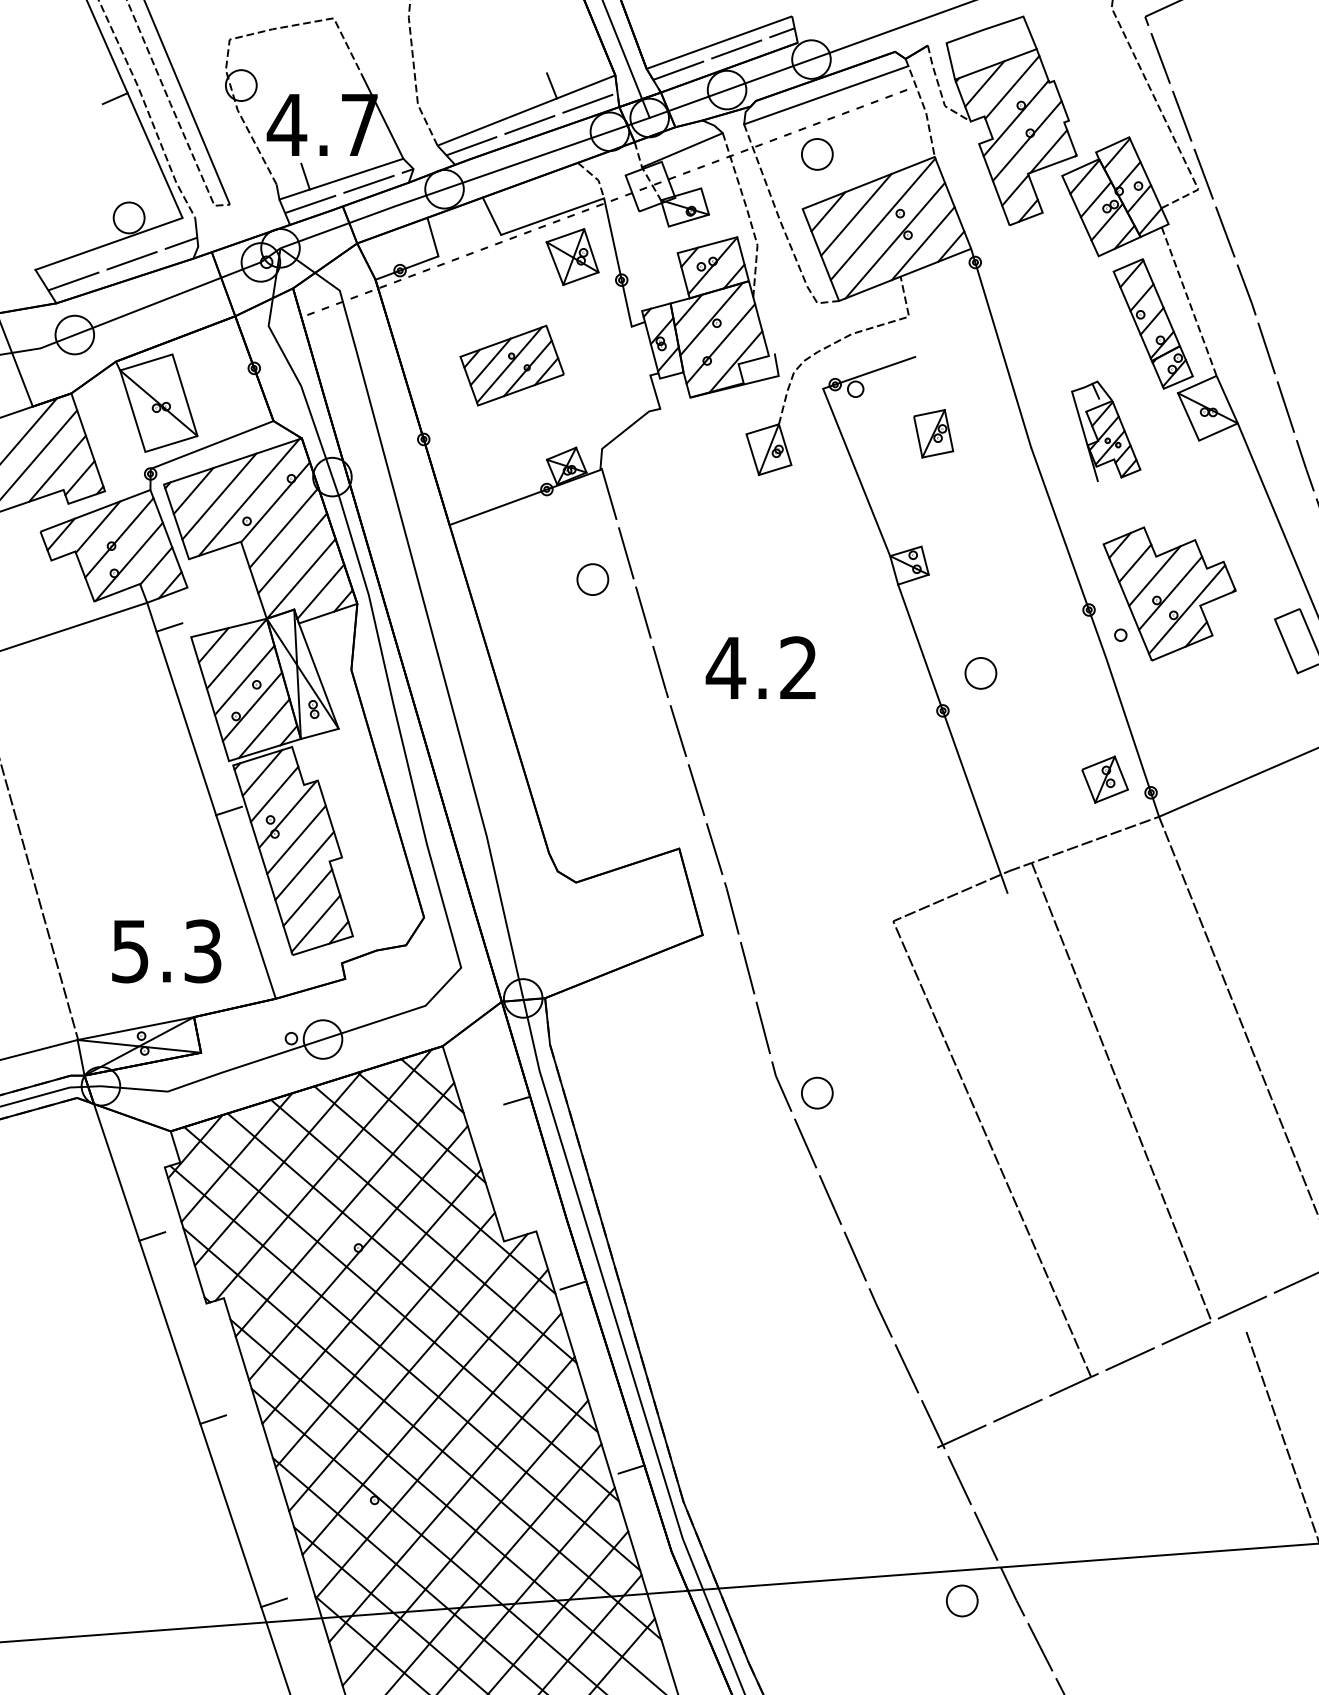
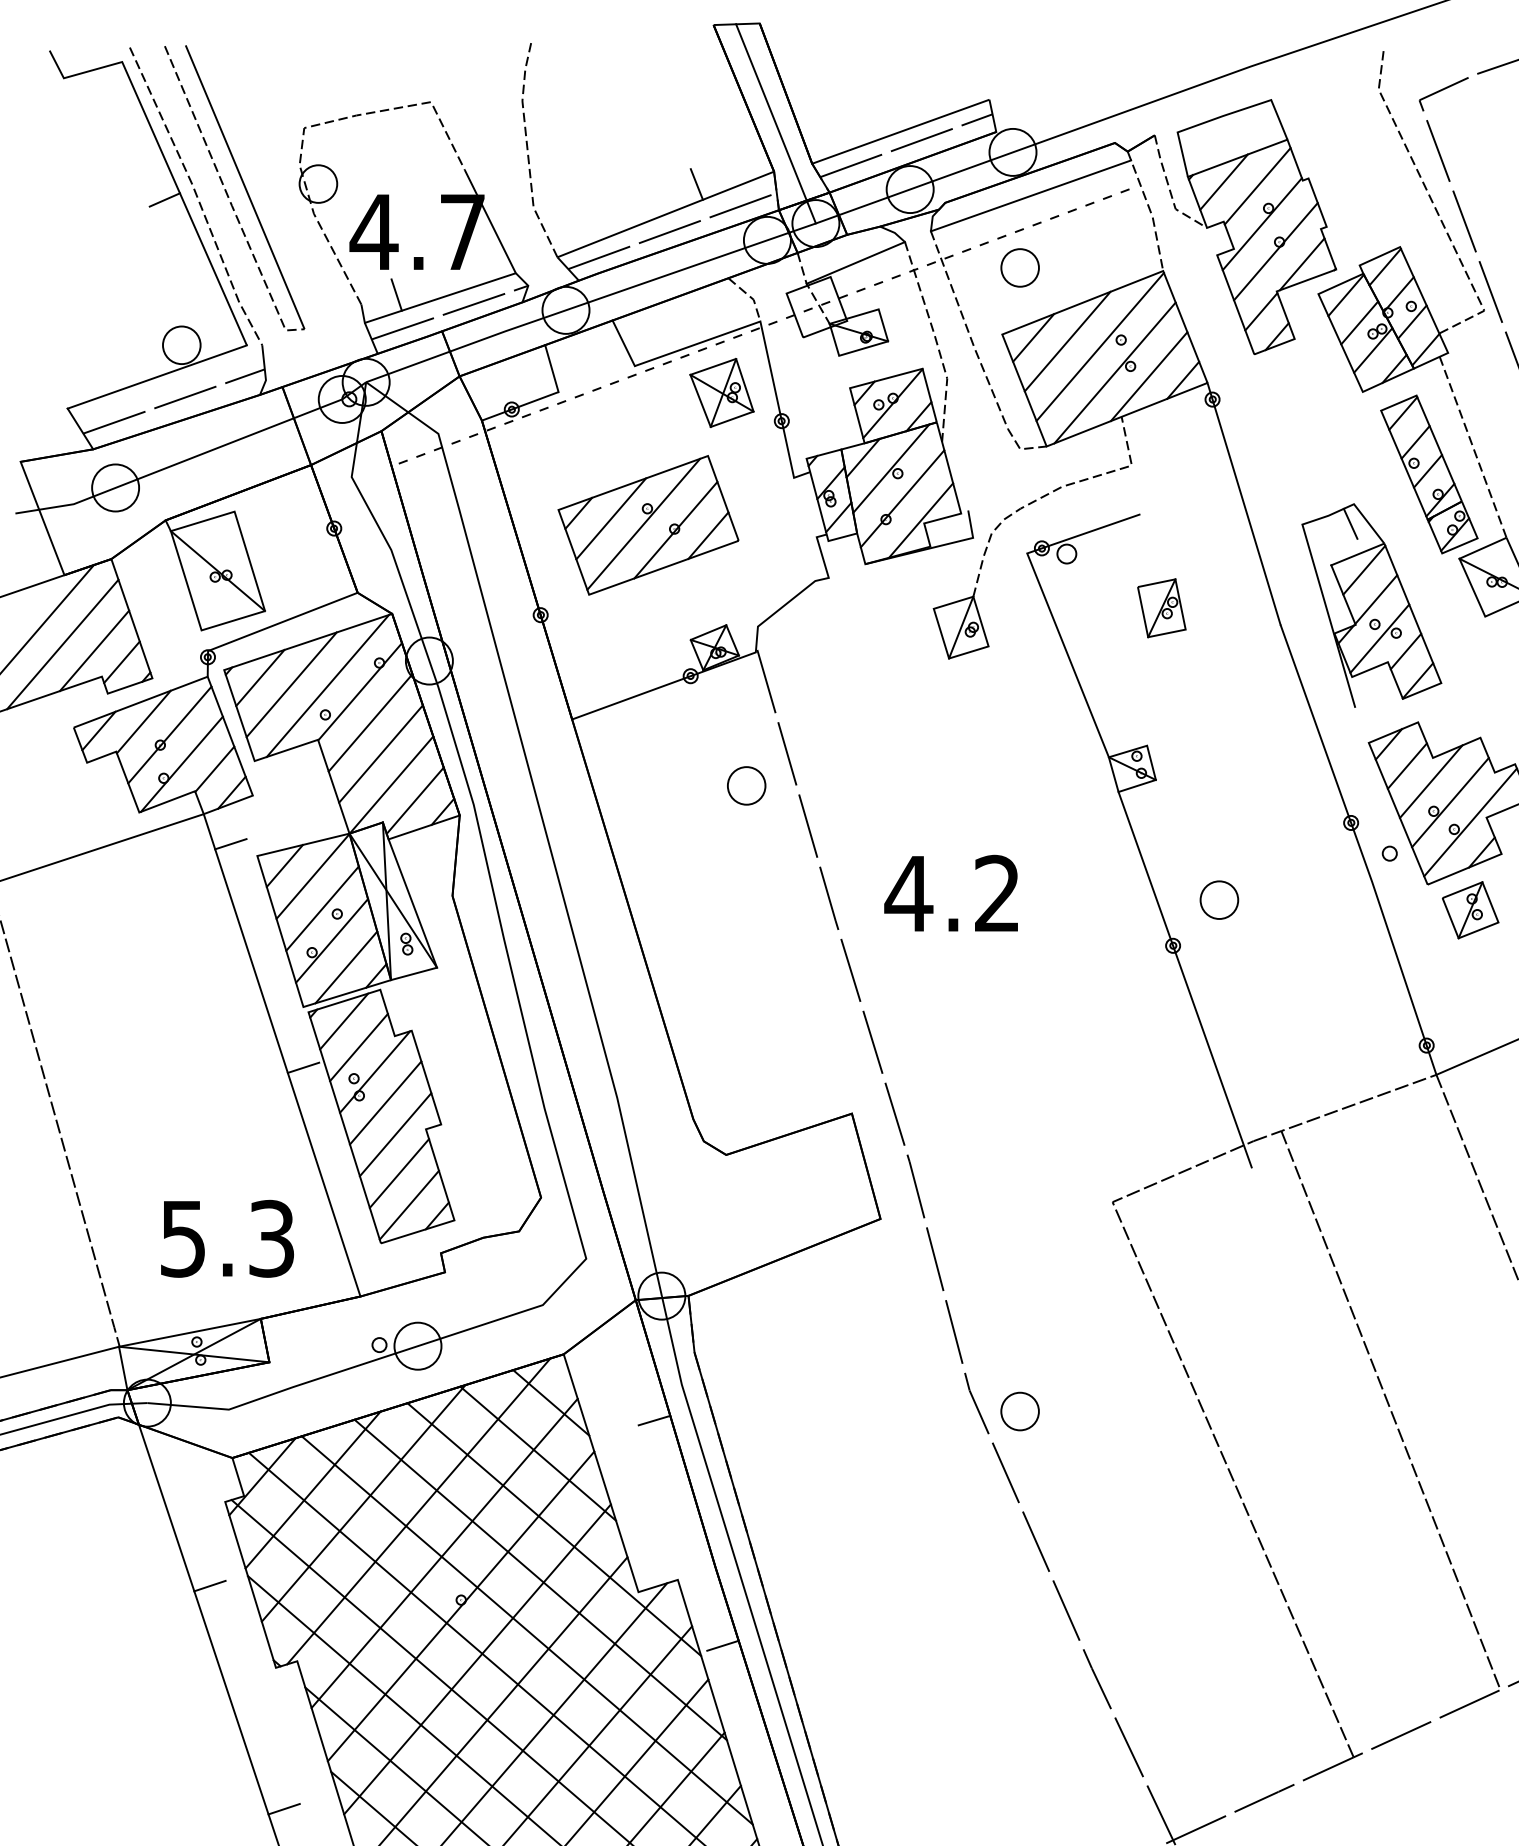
part: (511, 365) -> (647, 525), size x1.43
part: (1106, 431) -> (1372, 605), size x1.67
part: (1104, 779) -> (1469, 910), moved

